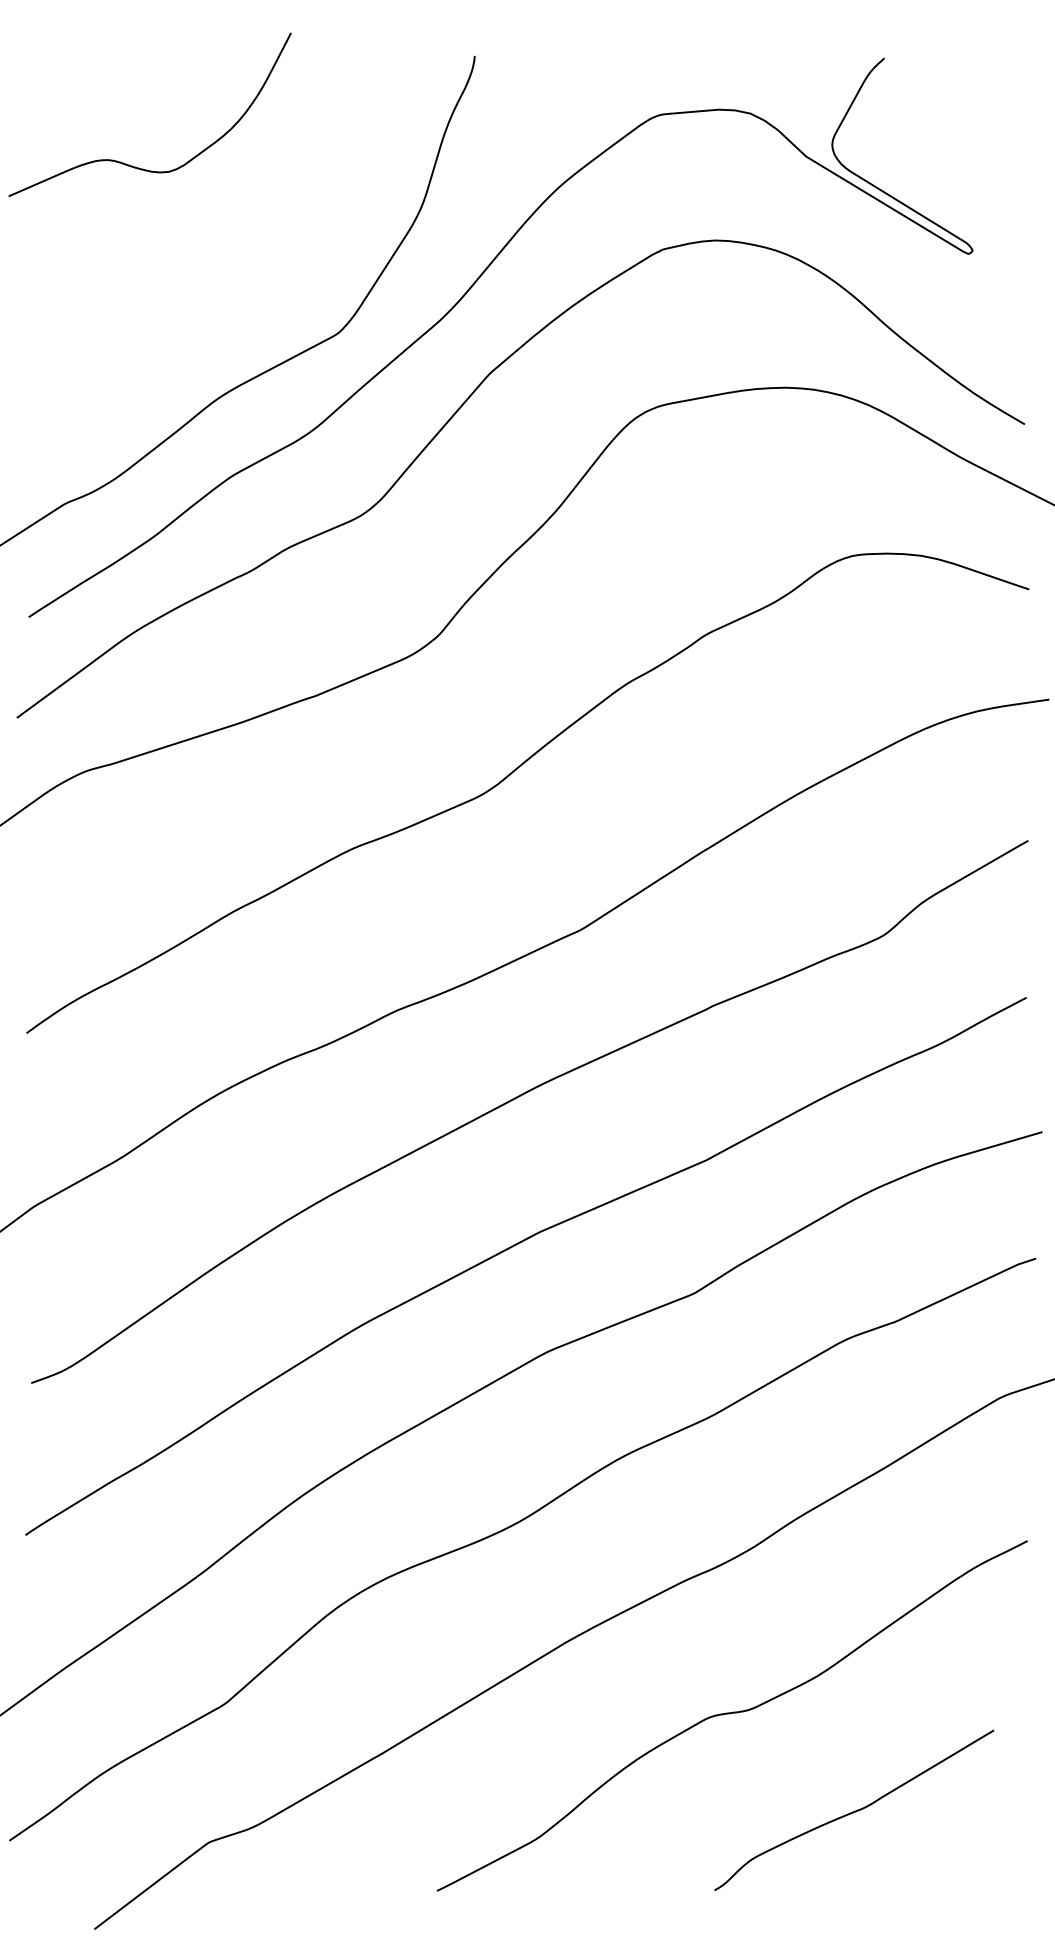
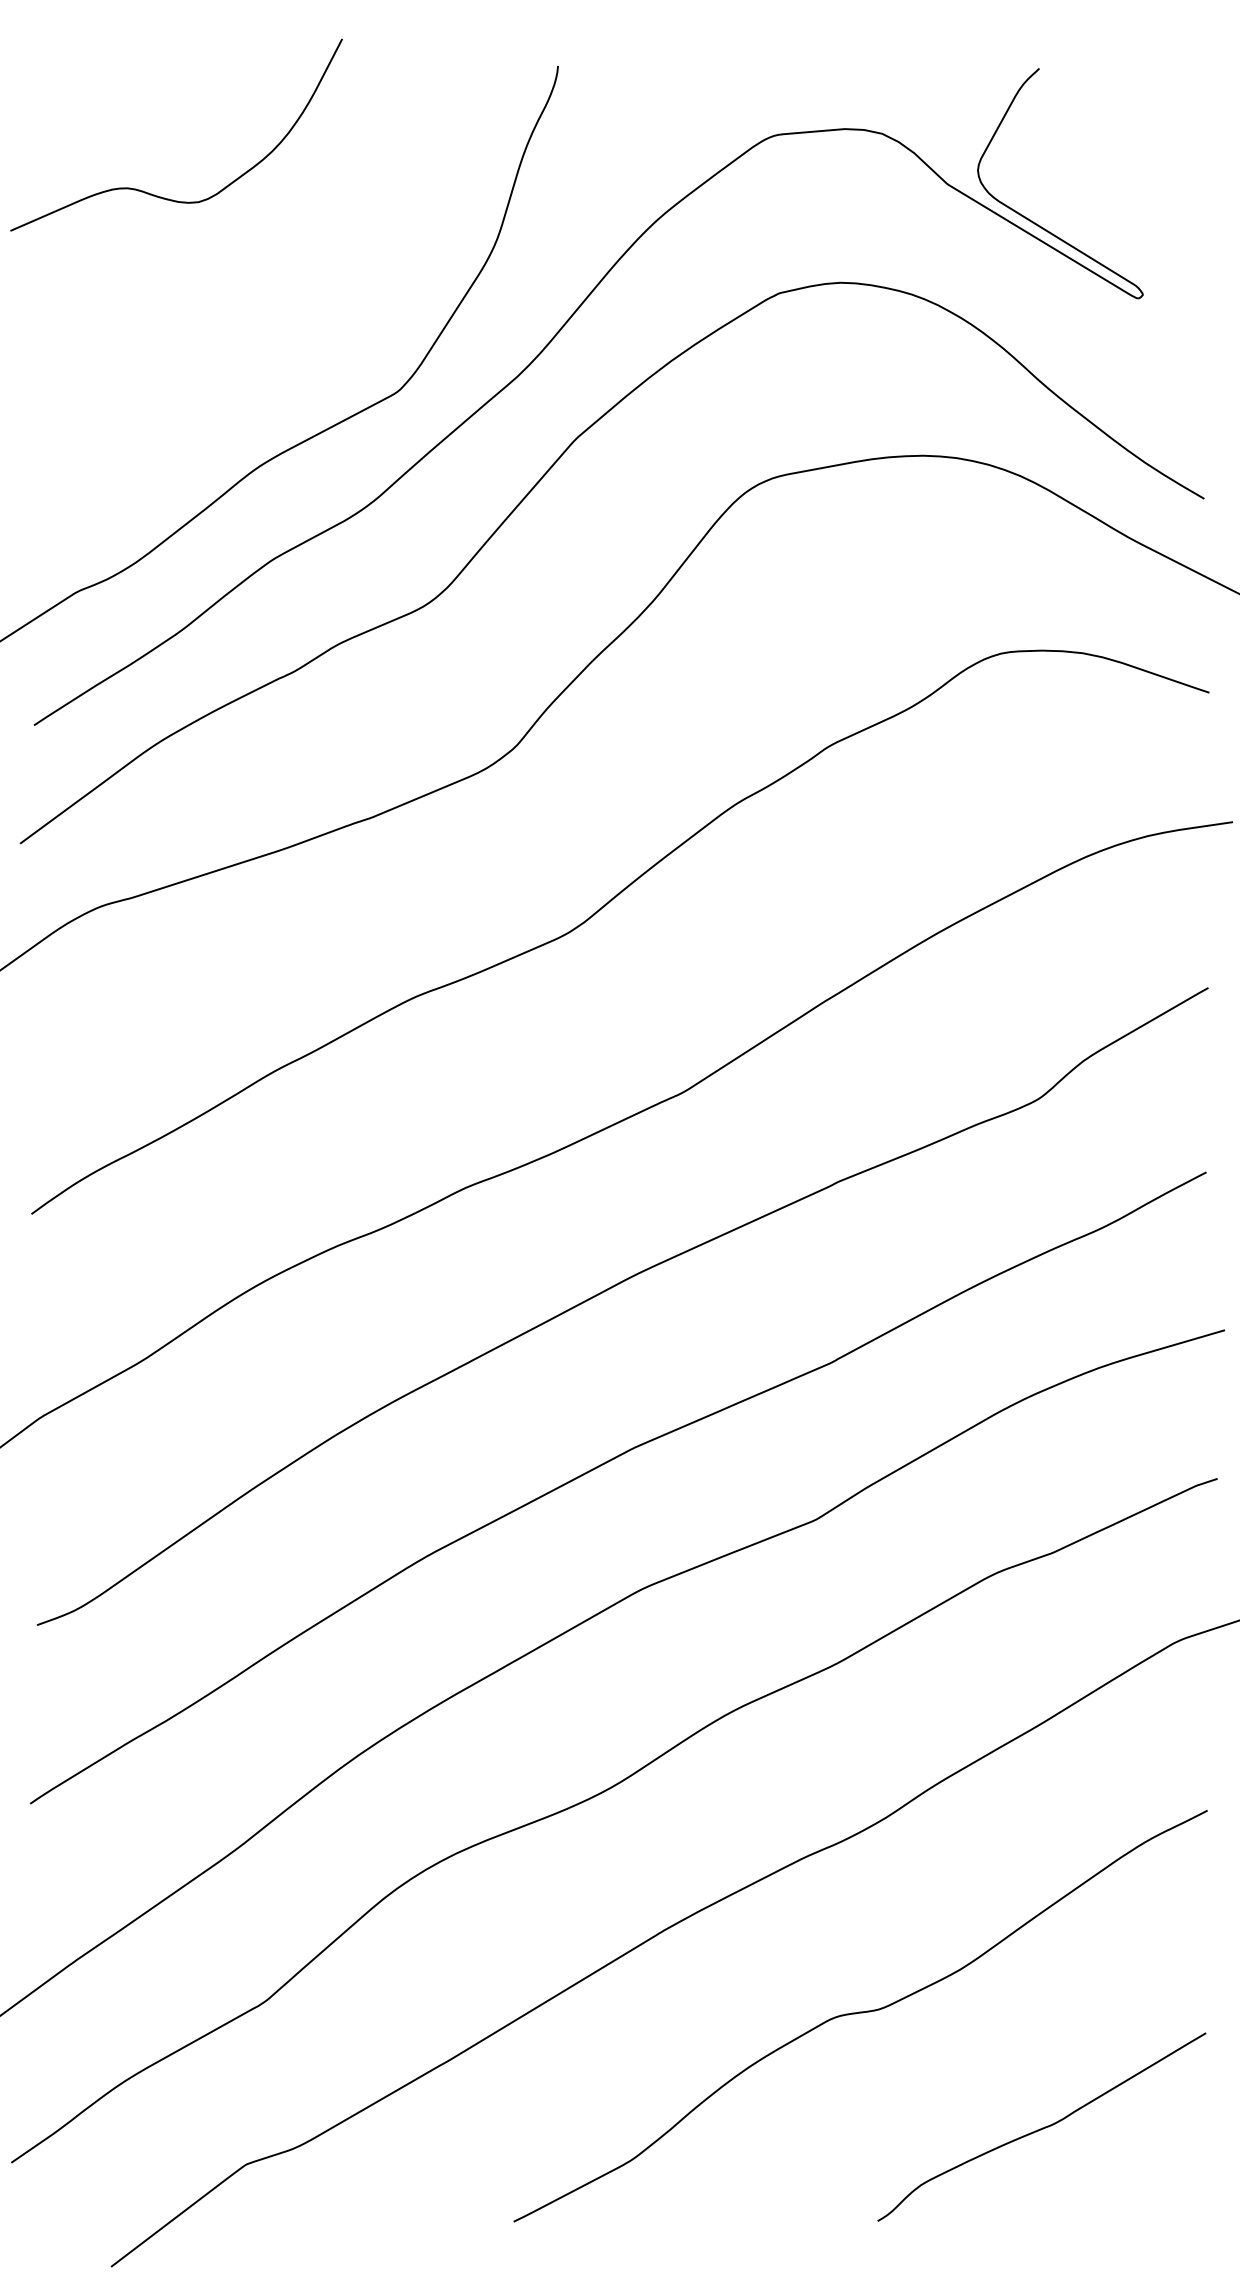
curve: (854, 1810) -> (1042, 2127), moved

